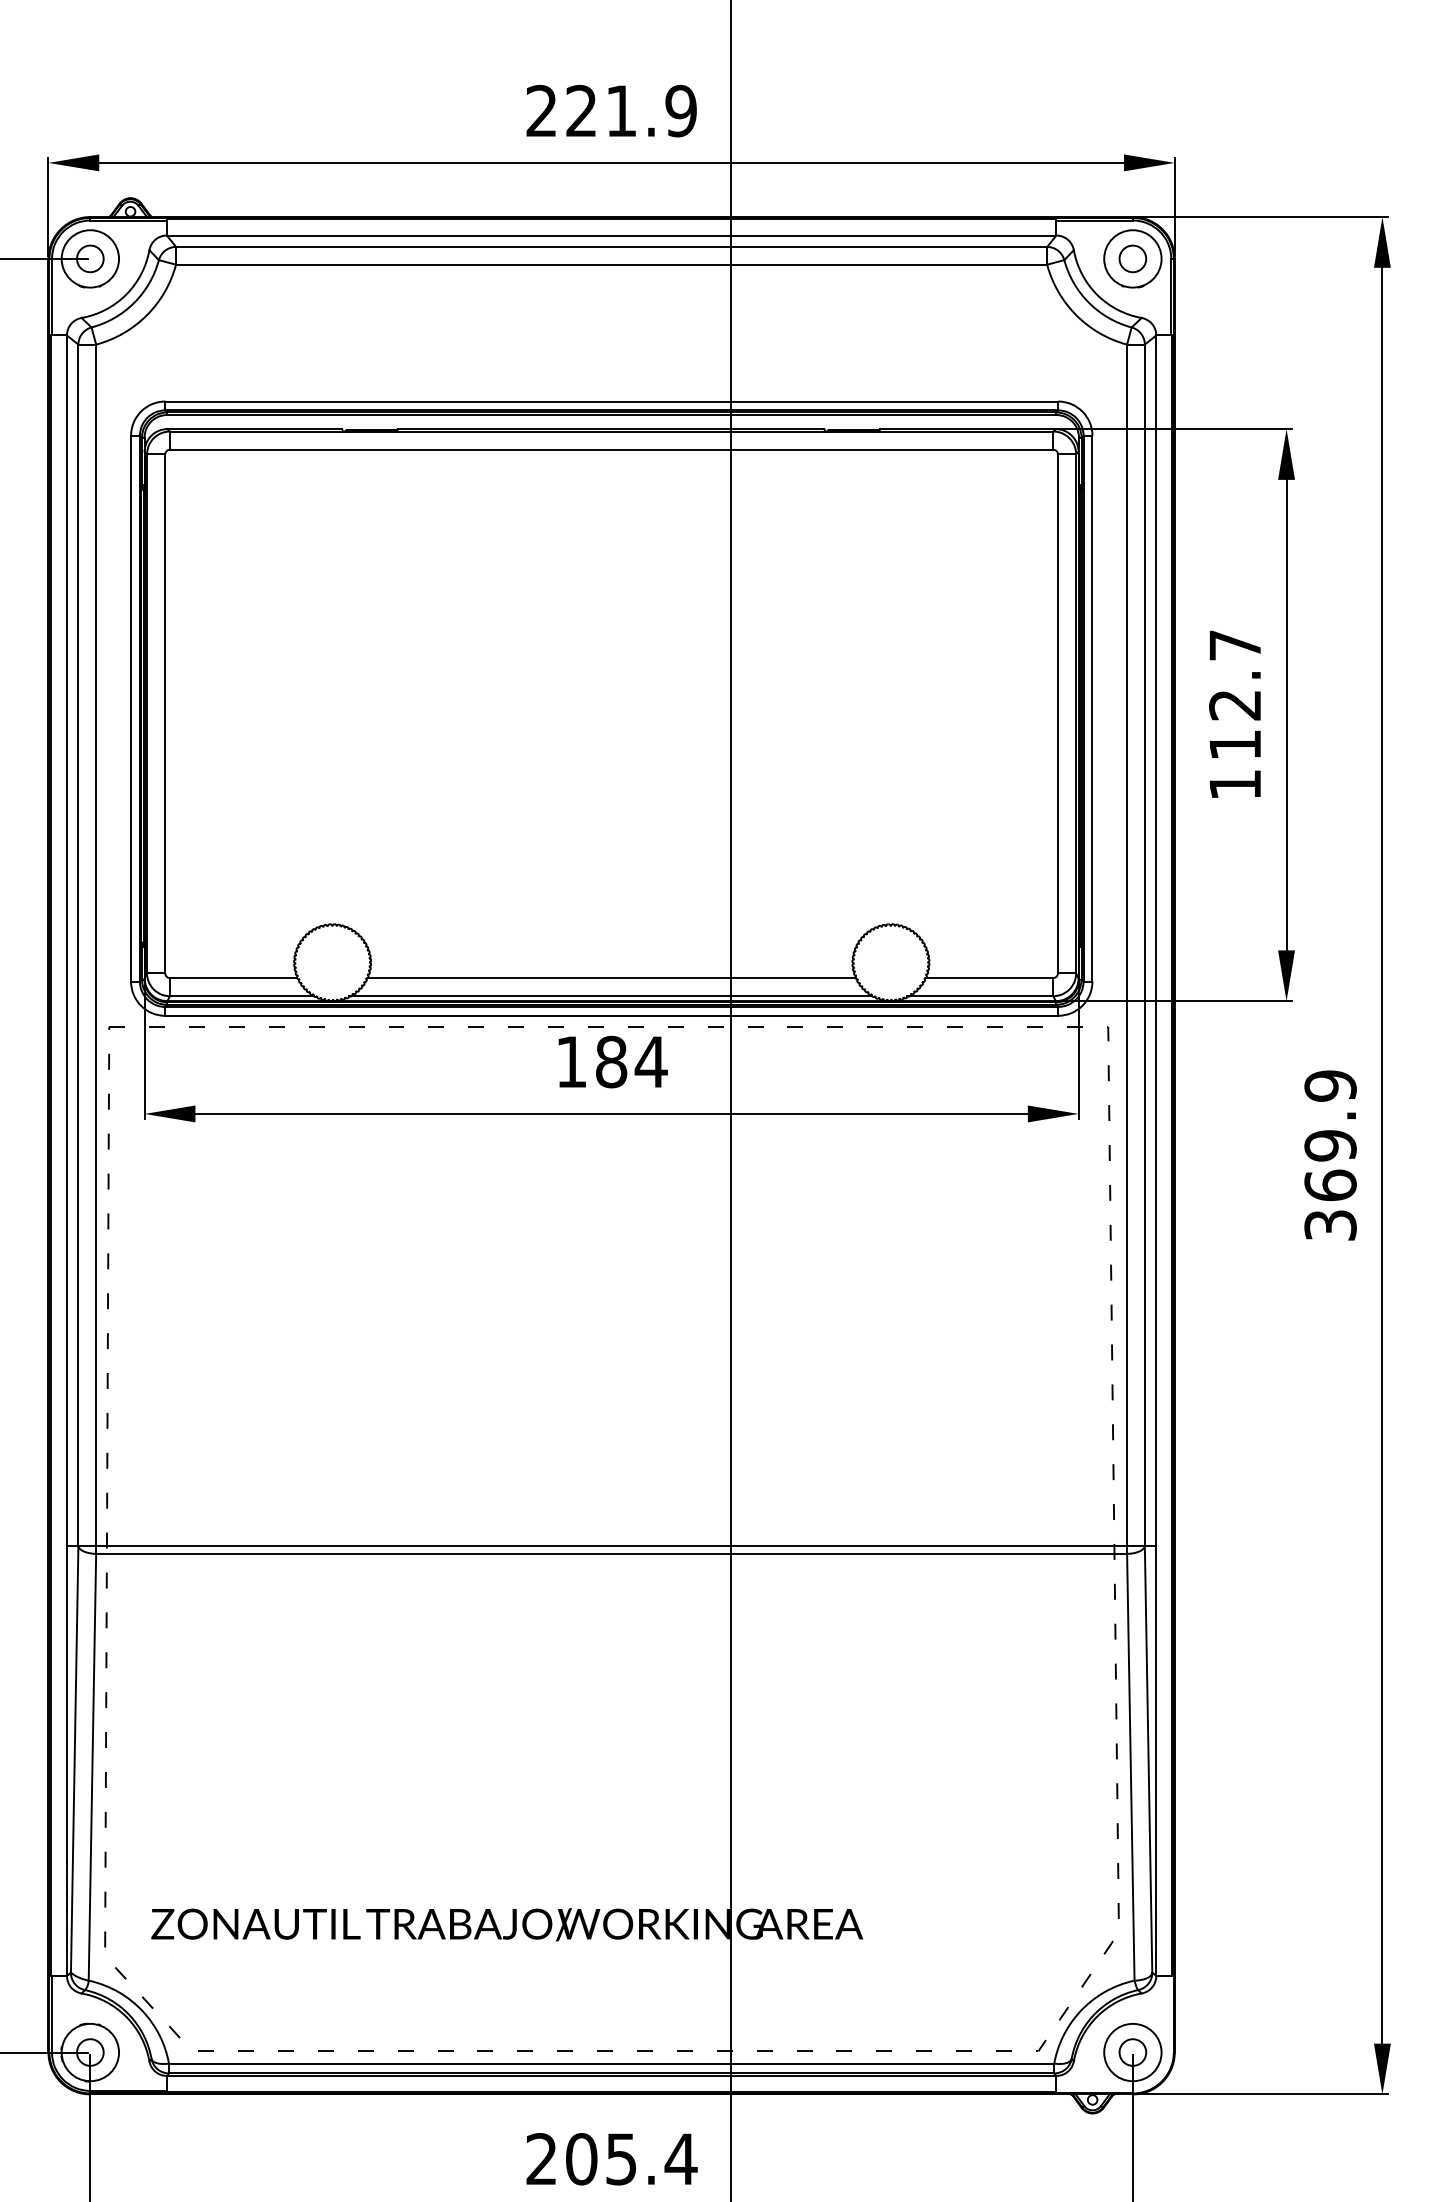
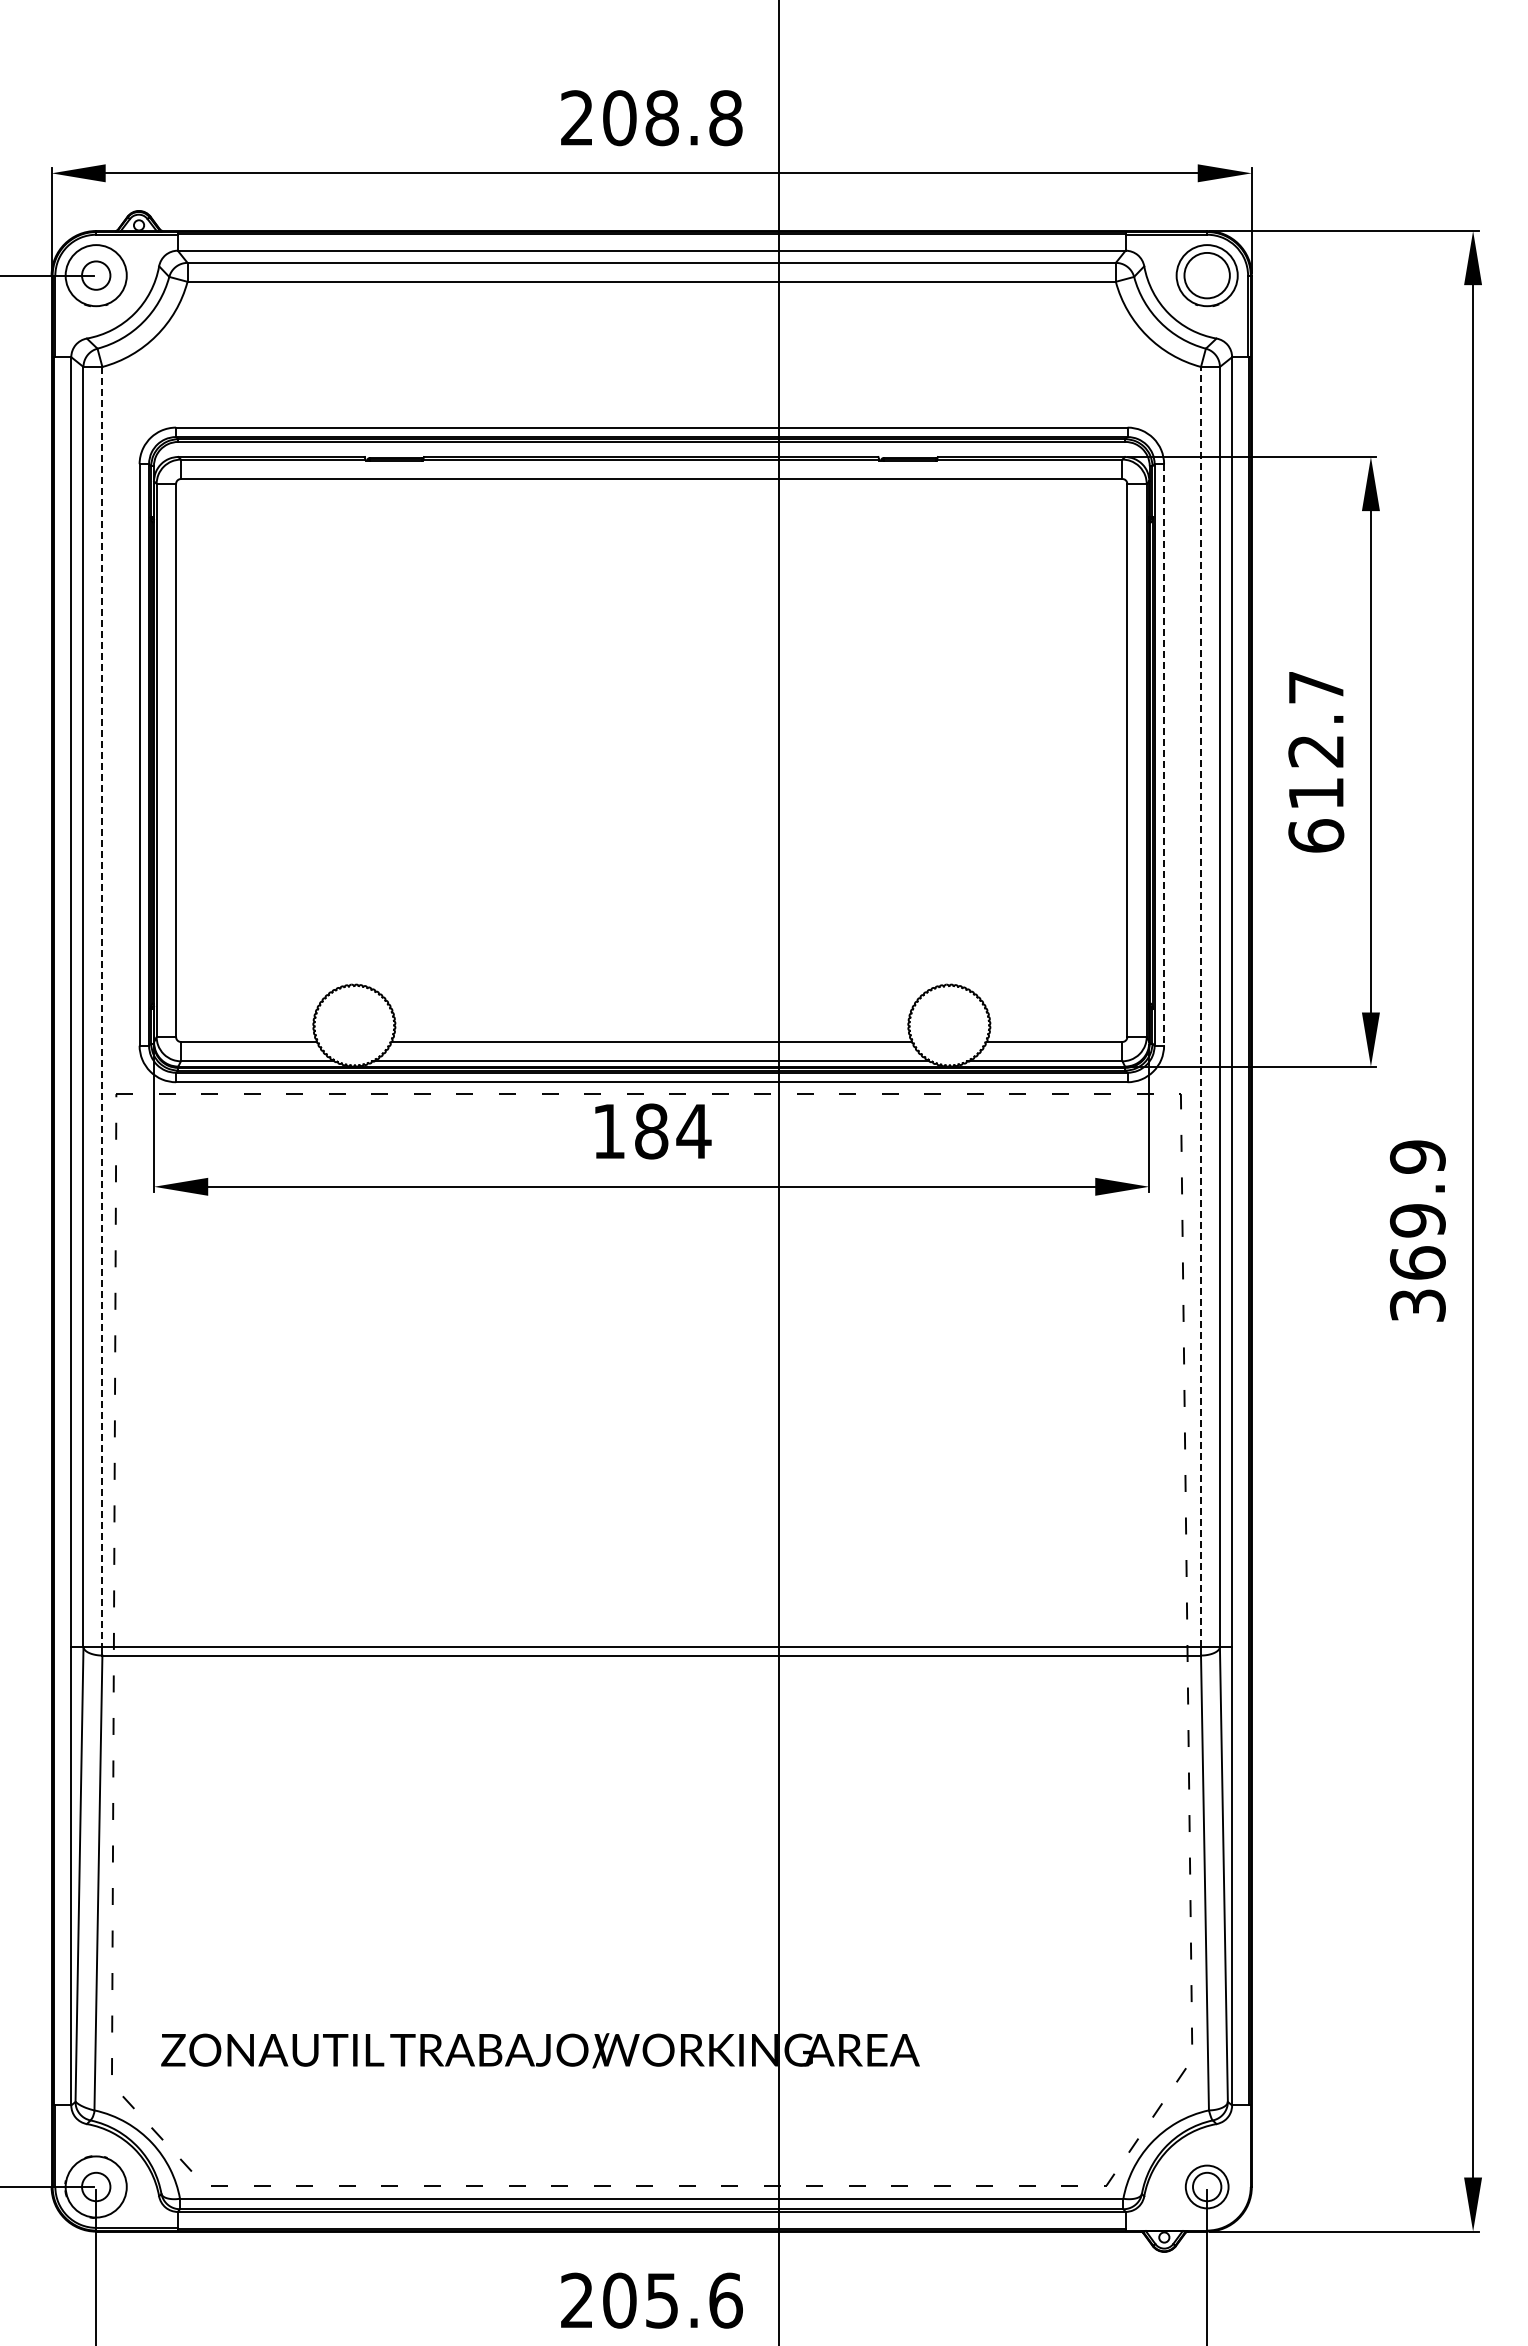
text: (631, 111) -> (672, 118), 221.9 -> 208.8
circle: (1133, 258) -> (1207, 275), size x1.6
line: (1092, 708) -> (1164, 754), solid -> dashed
text: (1235, 784) -> (1316, 835), 112.7 -> 612.7
line: (1127, 944) -> (1201, 1006), solid -> dashed
line: (96, 945) -> (102, 1007), solid -> dashed
circle: (1132, 2052) -> (1206, 2186), size x0.7
text: (680, 2159) -> (725, 2300), 205.4 -> 205.6

